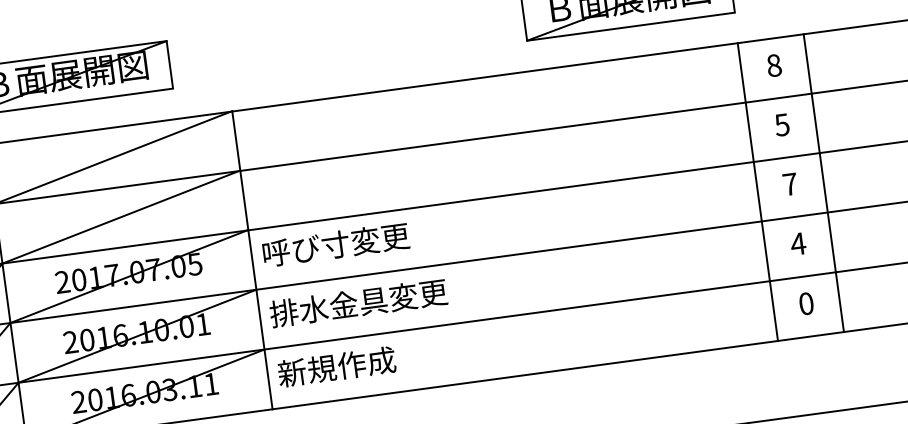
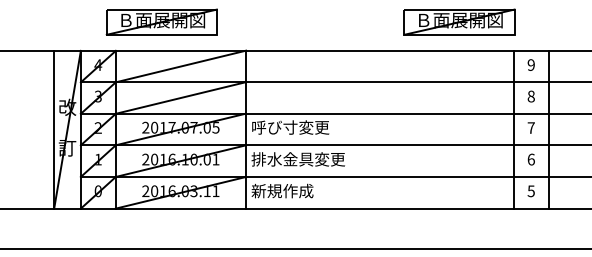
text: (772, 64) -> (530, 64), 8 -> 9
text: (780, 125) -> (530, 96), 5 -> 8
text: (798, 243) -> (531, 159), 4 -> 6
text: (804, 302) -> (530, 190), 0 -> 5

